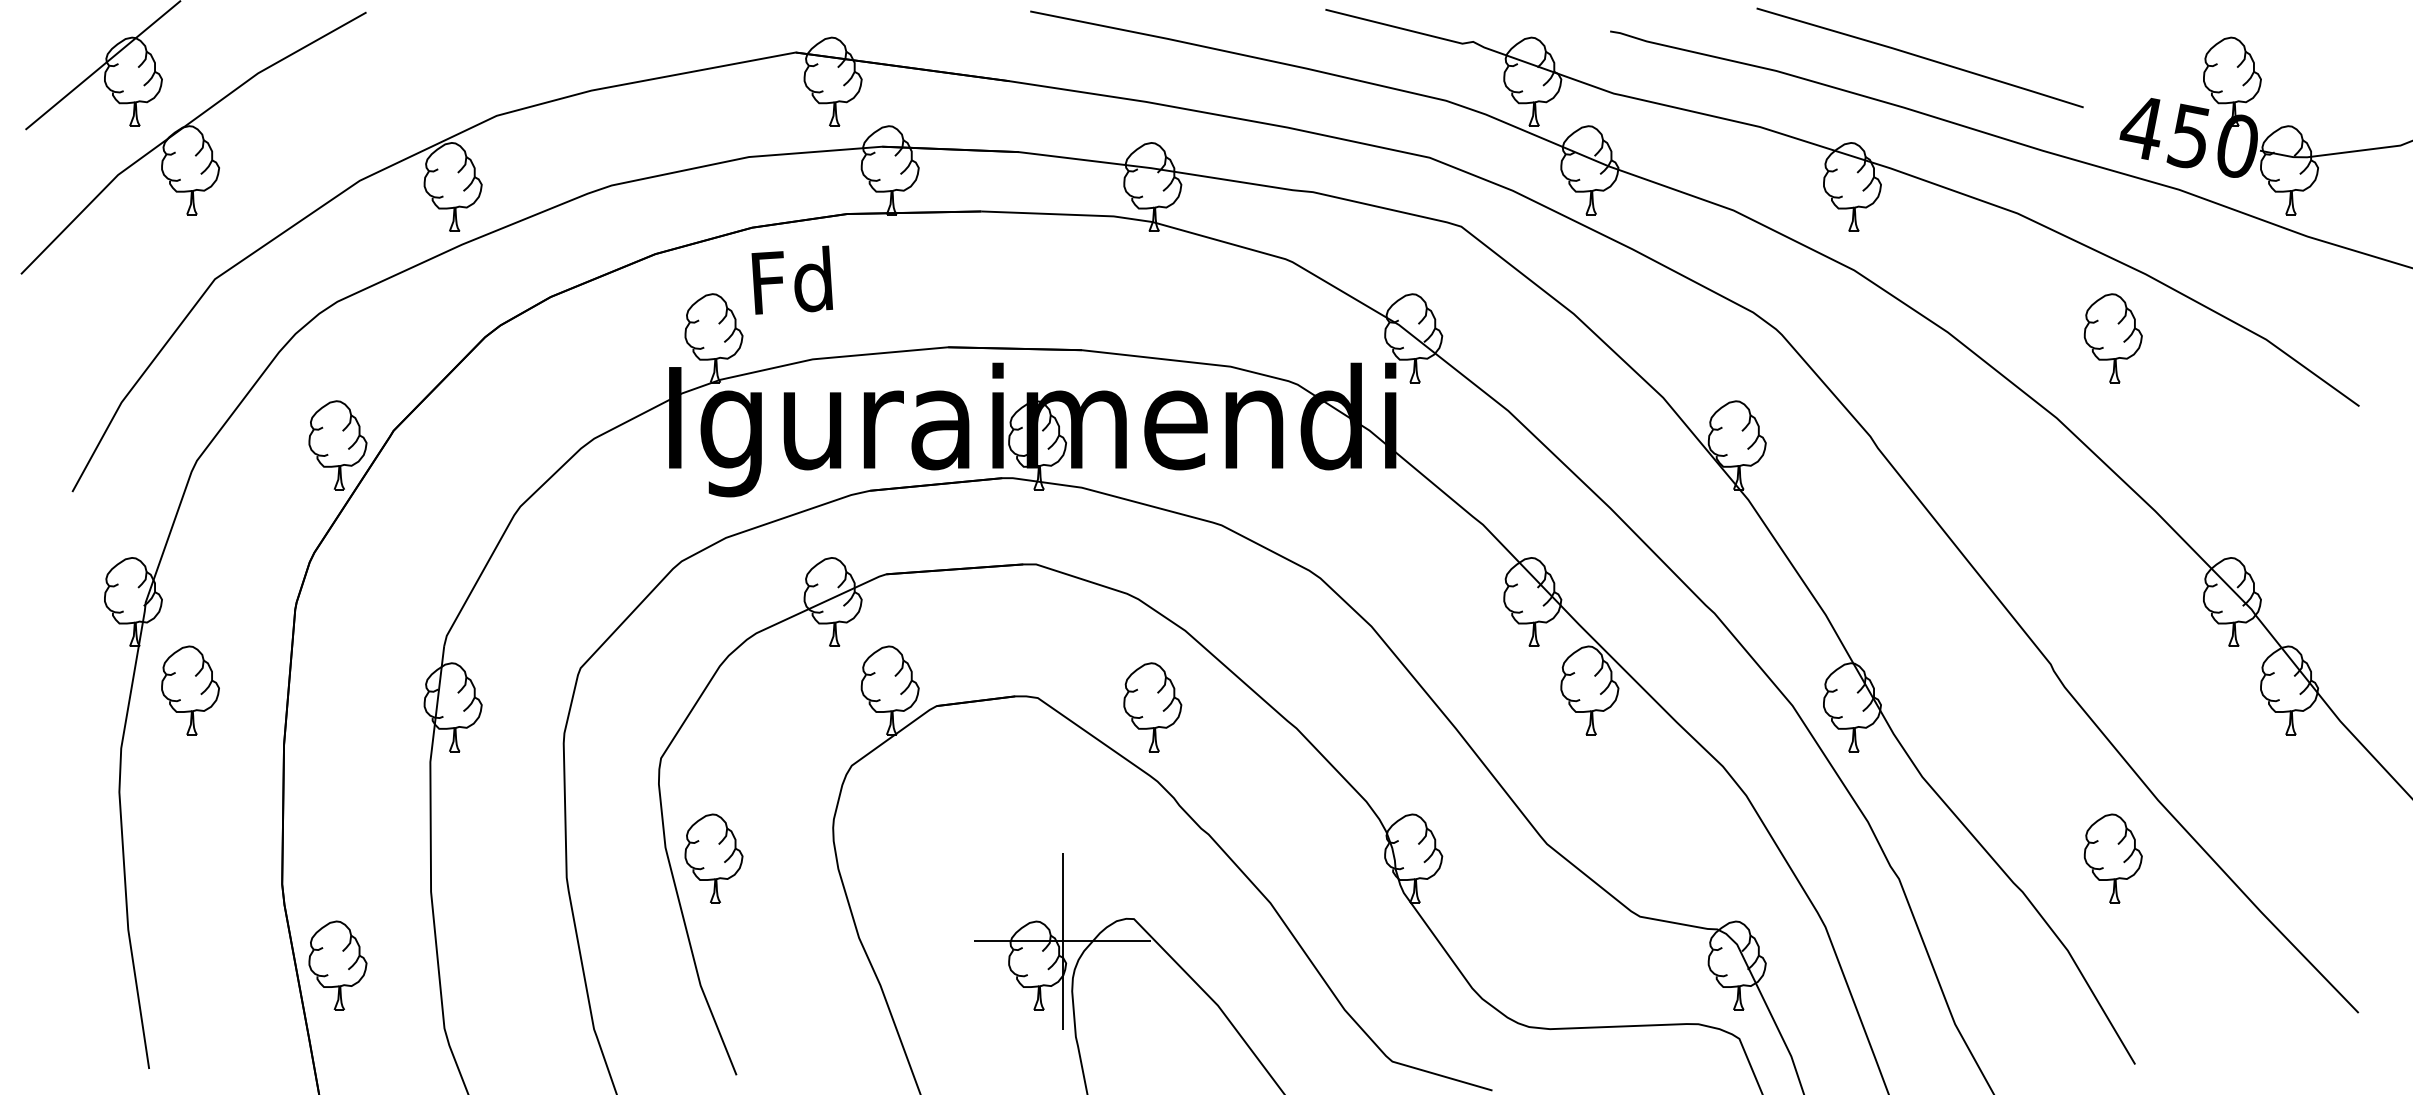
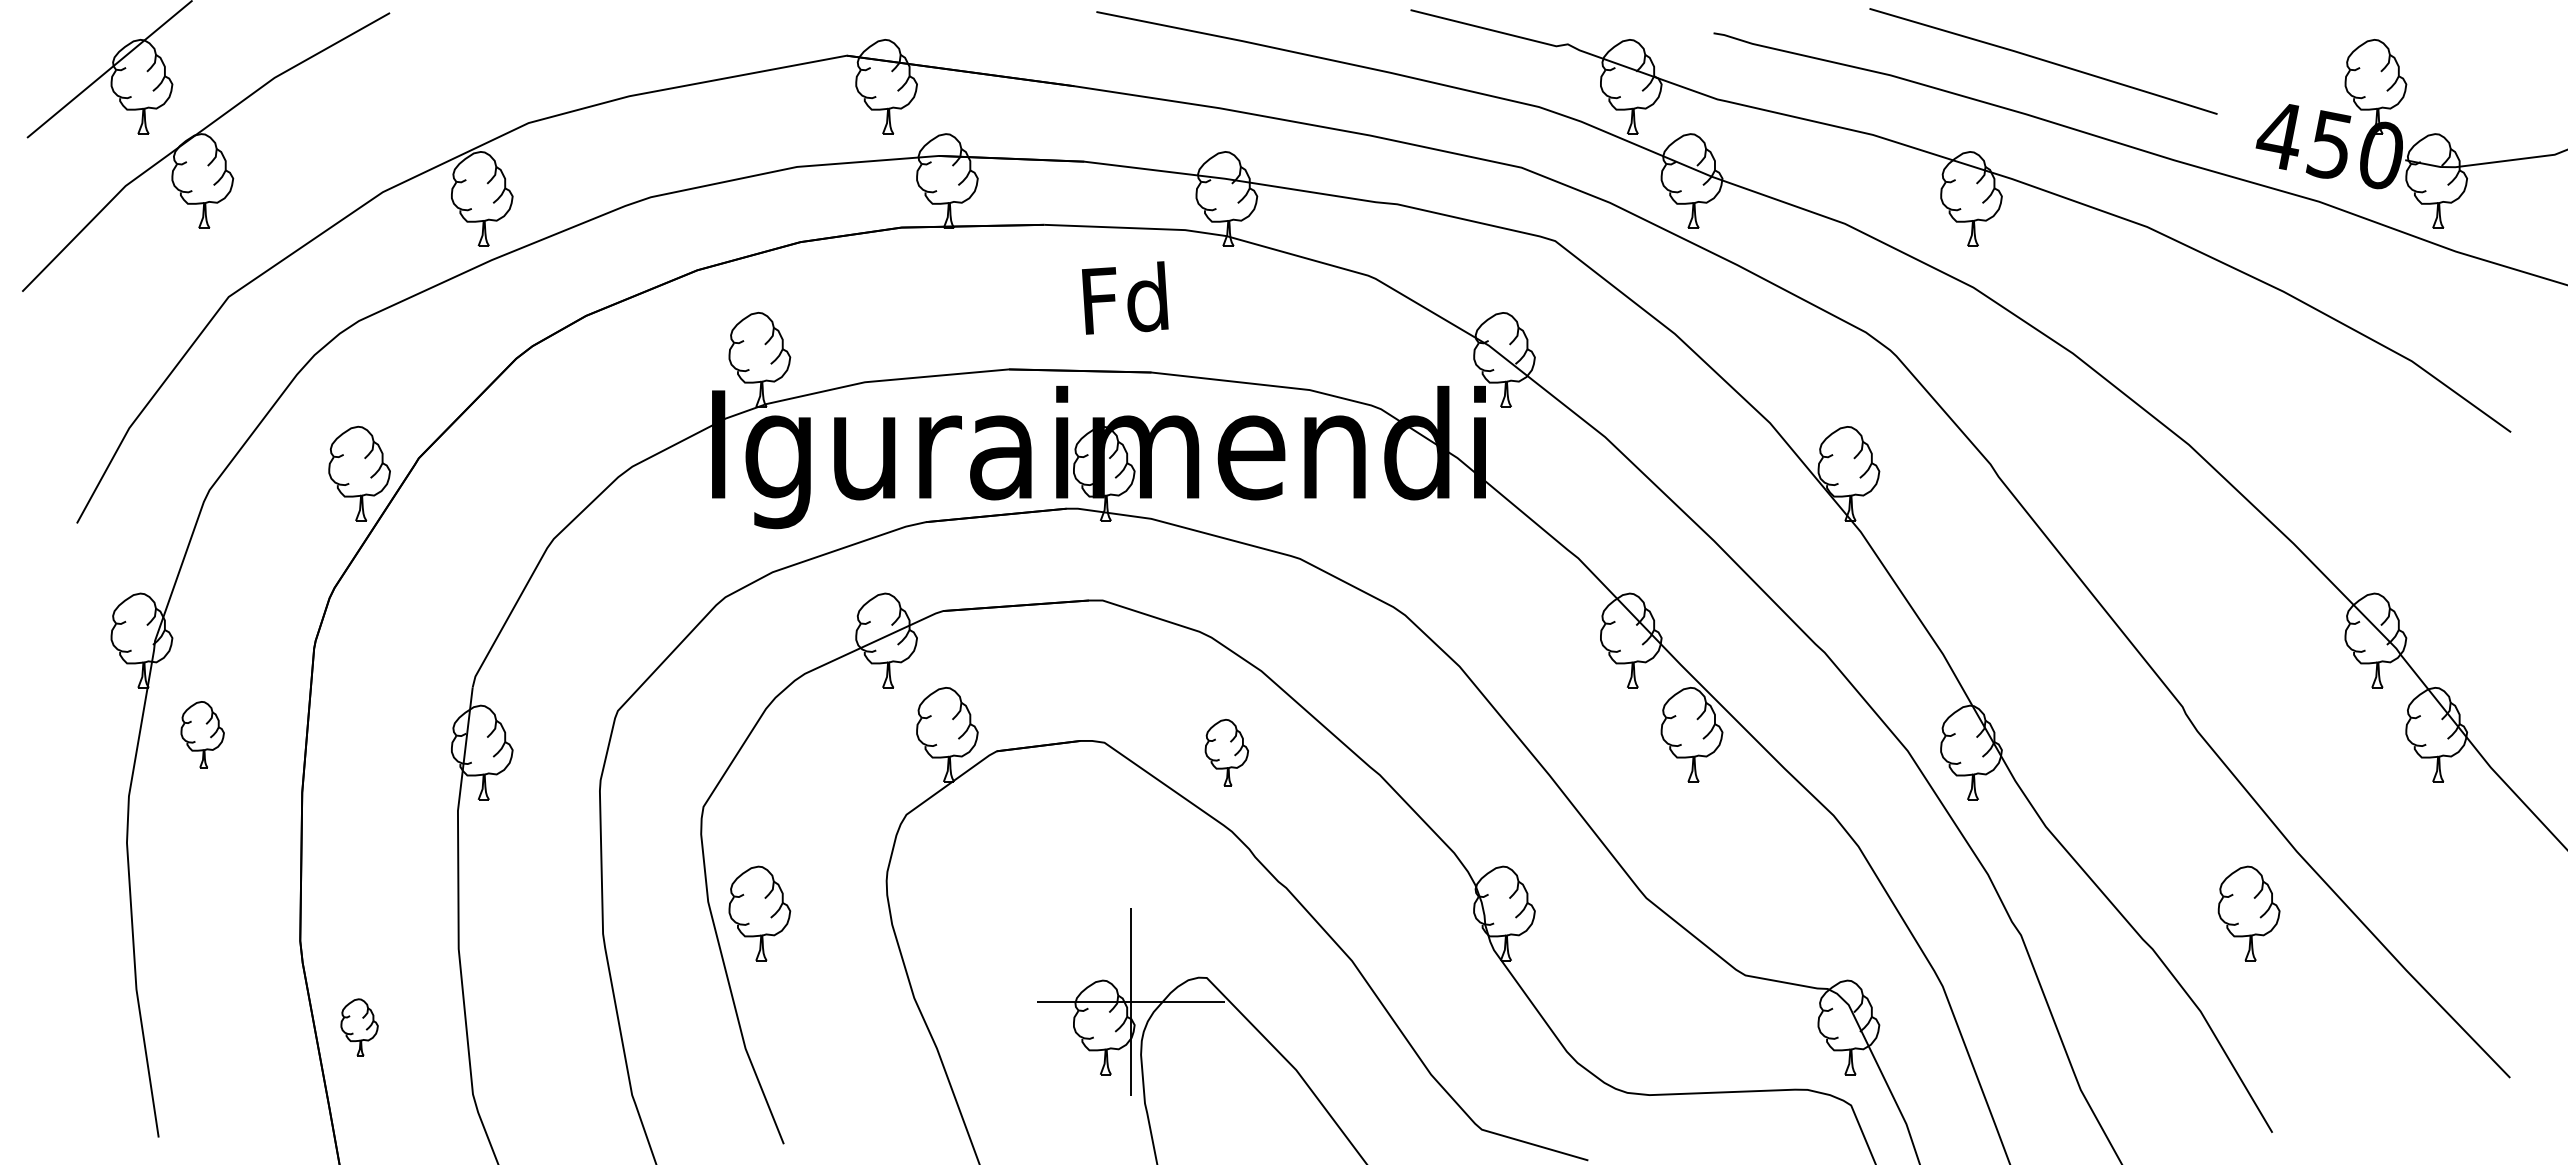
text: (791, 279) -> (1124, 297), moved
part: (2112, 338) -> (2248, 360), removed
part: (190, 690) -> (202, 734), size x0.7
part: (1152, 707) -> (1226, 752), size x0.7
part: (337, 965) -> (359, 1027), size x0.6

